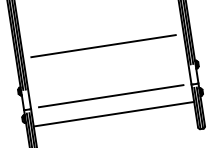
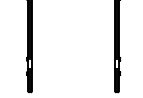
line: (103, 45) -> (73, 42), removed
line: (110, 95) -> (73, 68), removed
line: (113, 114) -> (73, 78), removed

